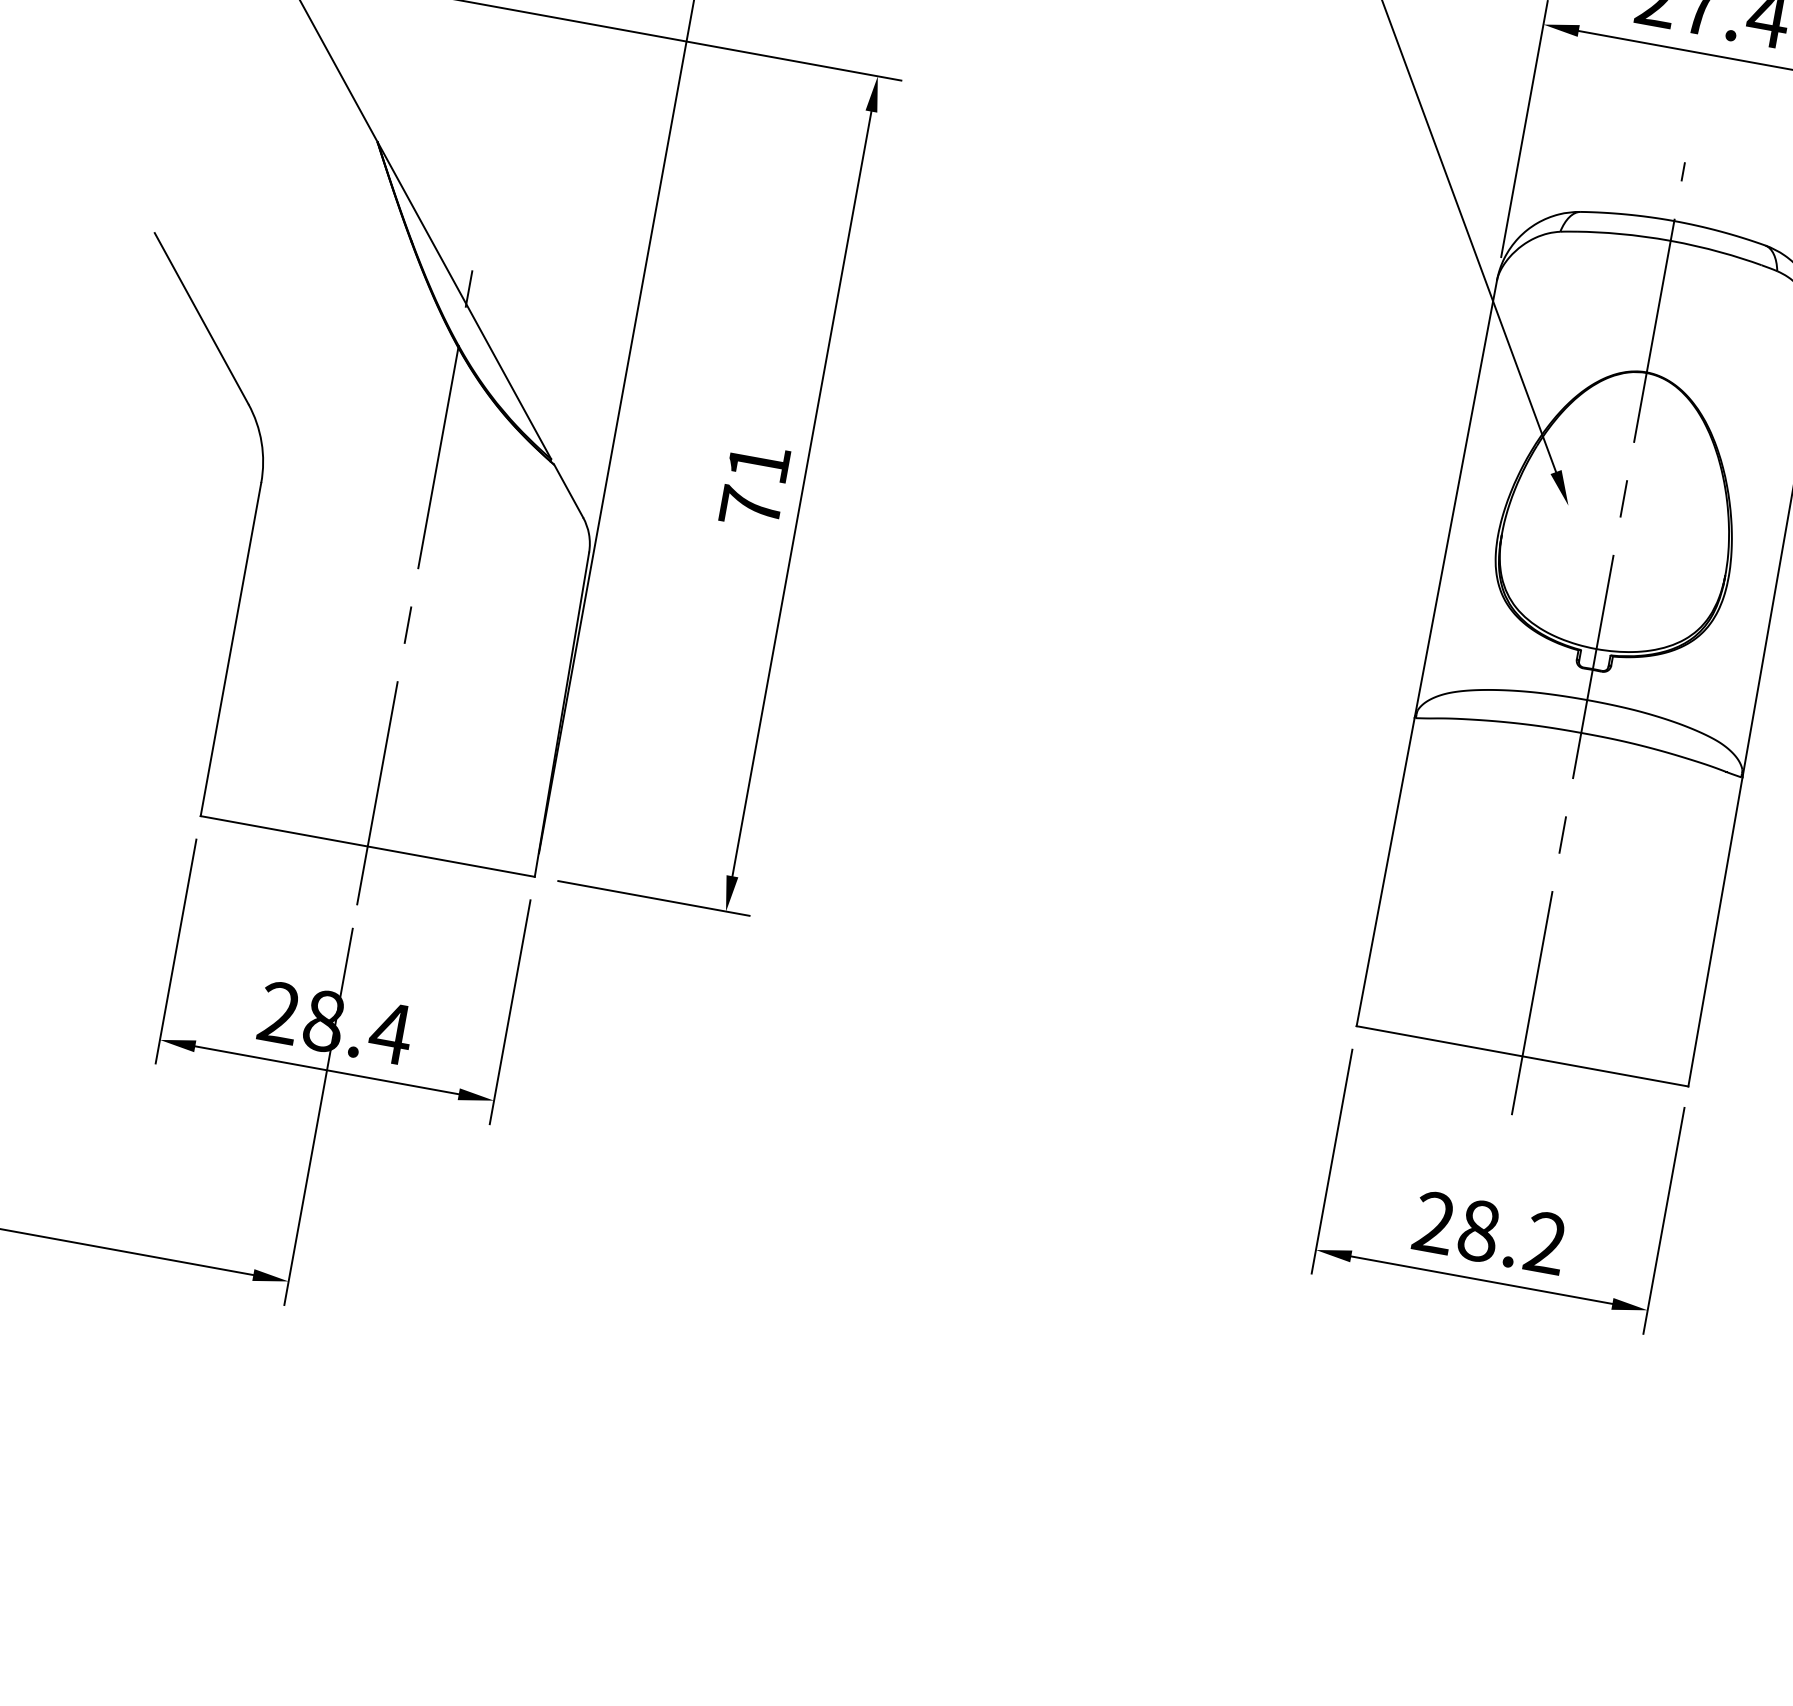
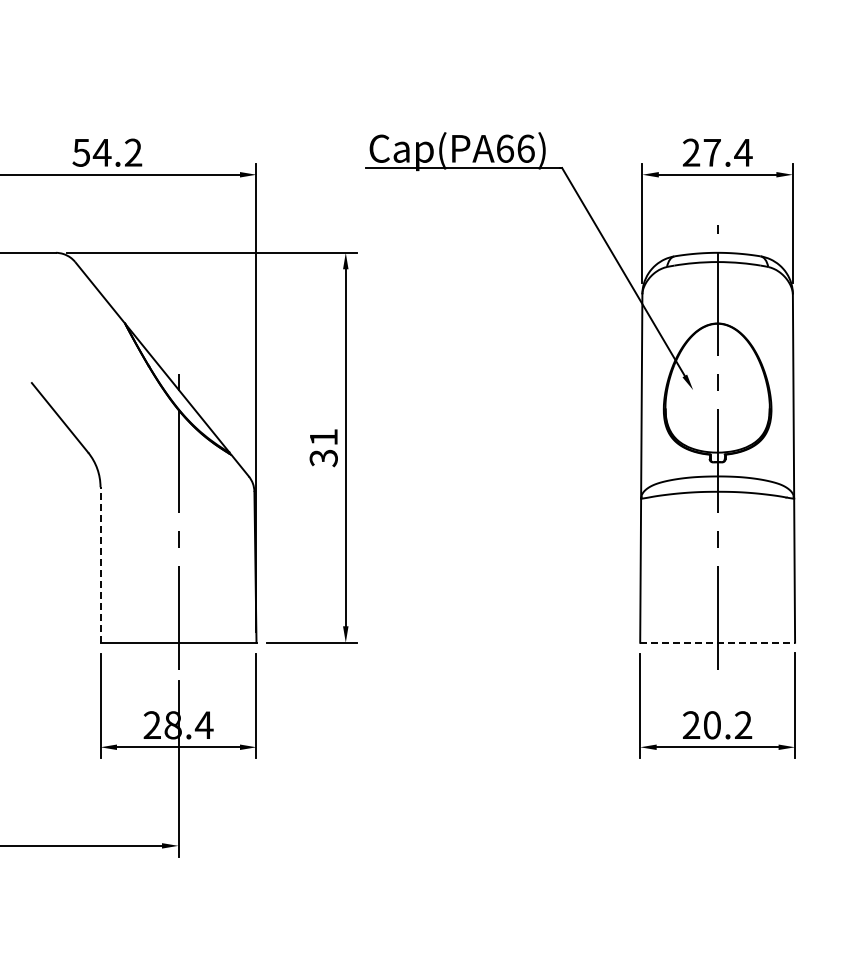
text: (750, 508) -> (323, 458), 71 -> 31
line: (230, 650) -> (100, 565), solid -> dashed
line: (1524, 1056) -> (718, 642), solid -> dashed
text: (1477, 1231) -> (711, 725), 28.2 -> 20.2

